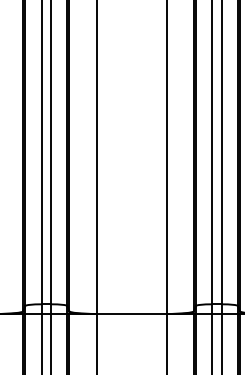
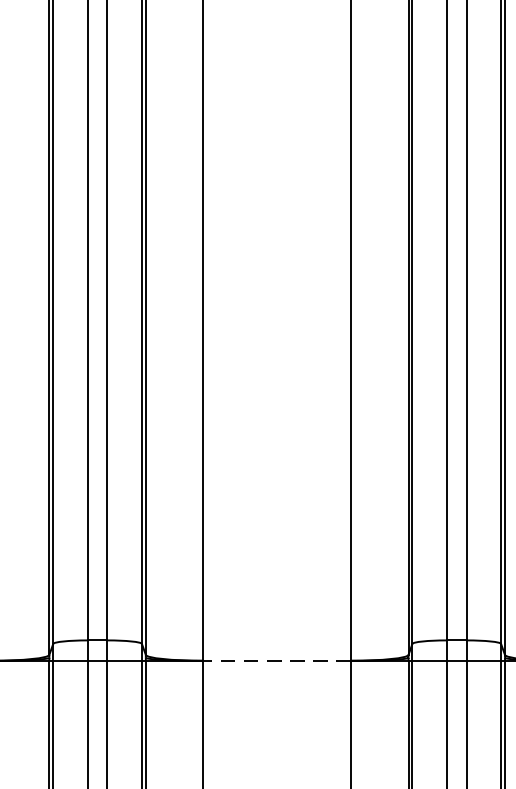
line: (131, 313) -> (276, 659), solid -> dashed

